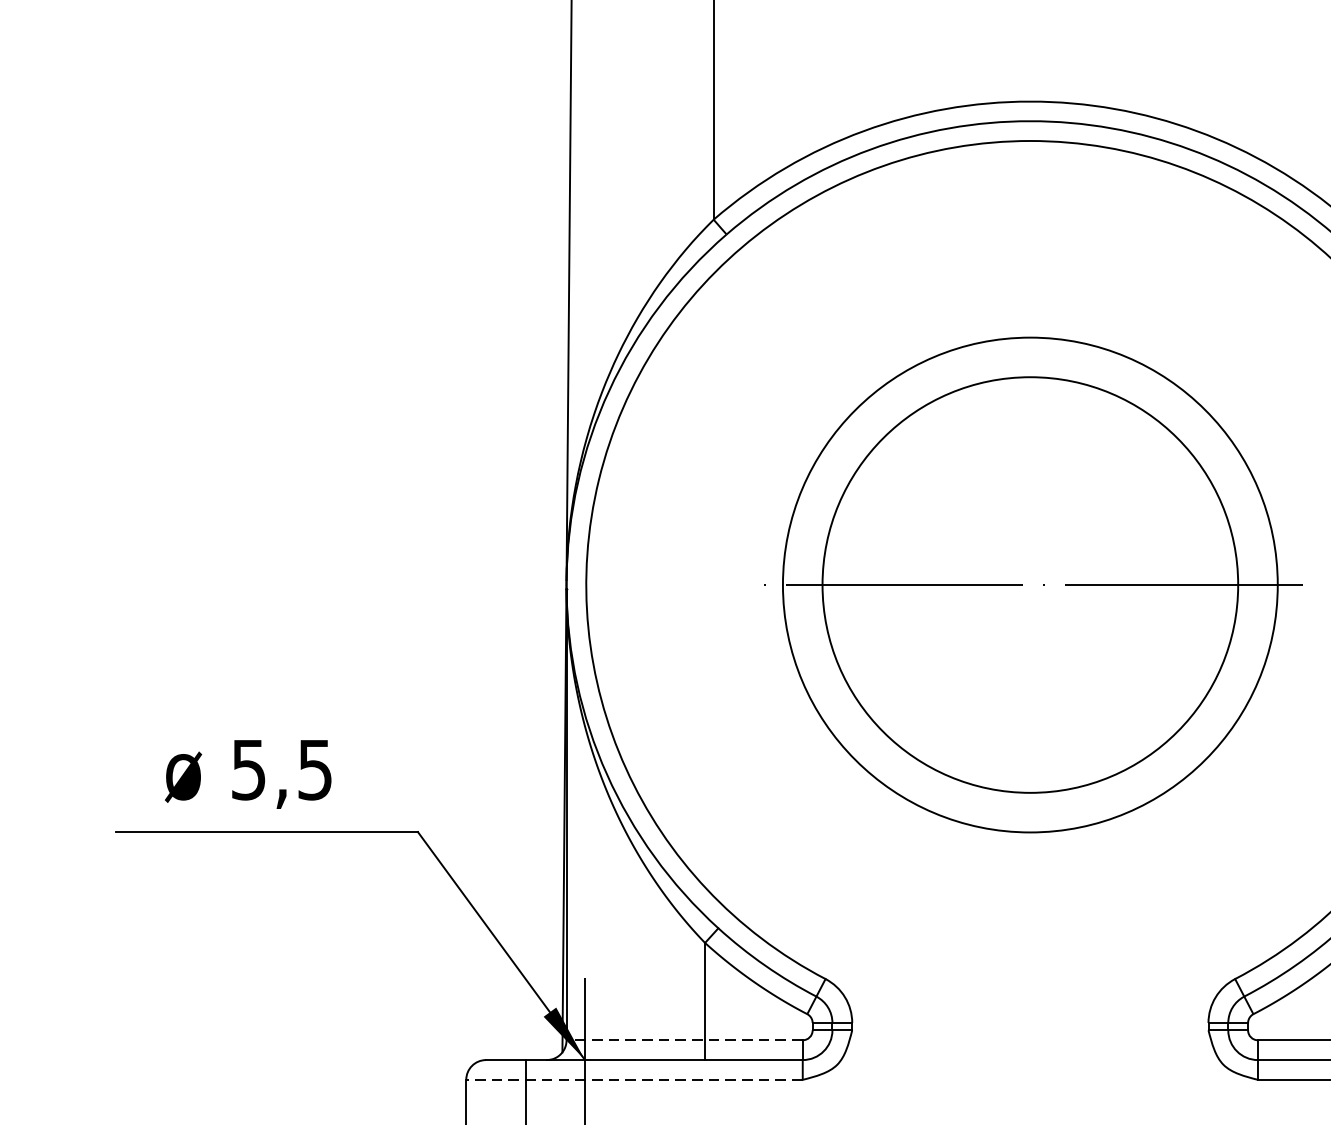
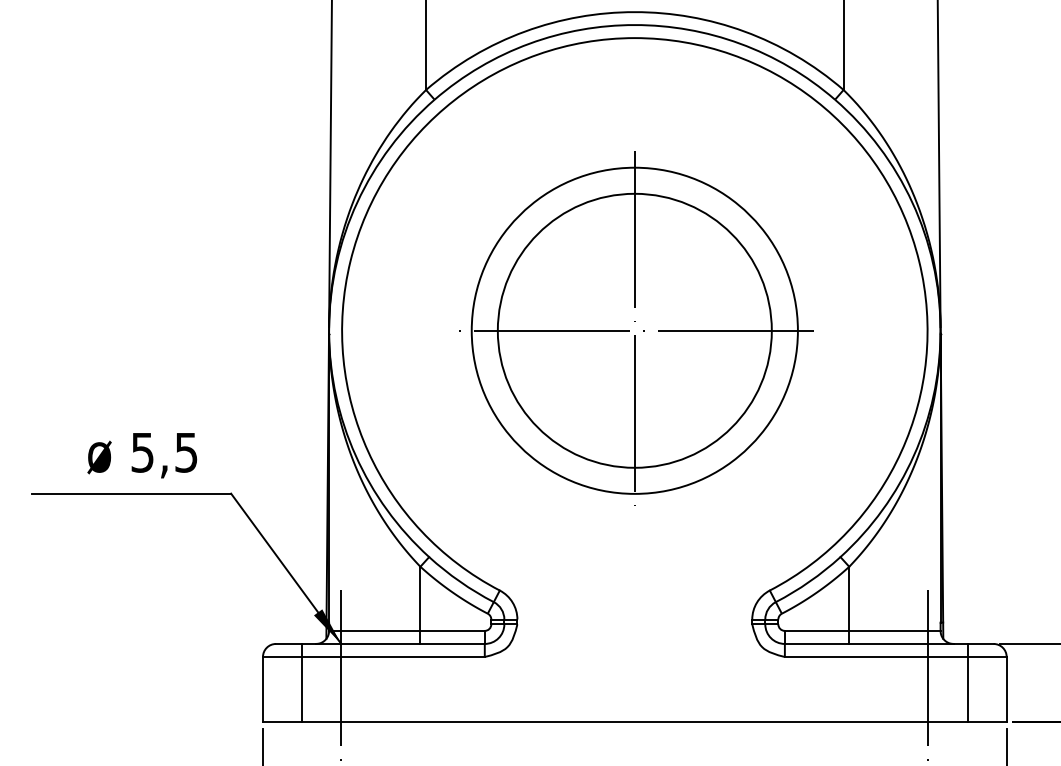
line: (1029, 584) -> (634, 330), added
text: (248, 774) -> (142, 455), moved
line: (683, 1039) -> (406, 630), dashed -> solid
line: (633, 1080) -> (373, 657), dashed -> solid

